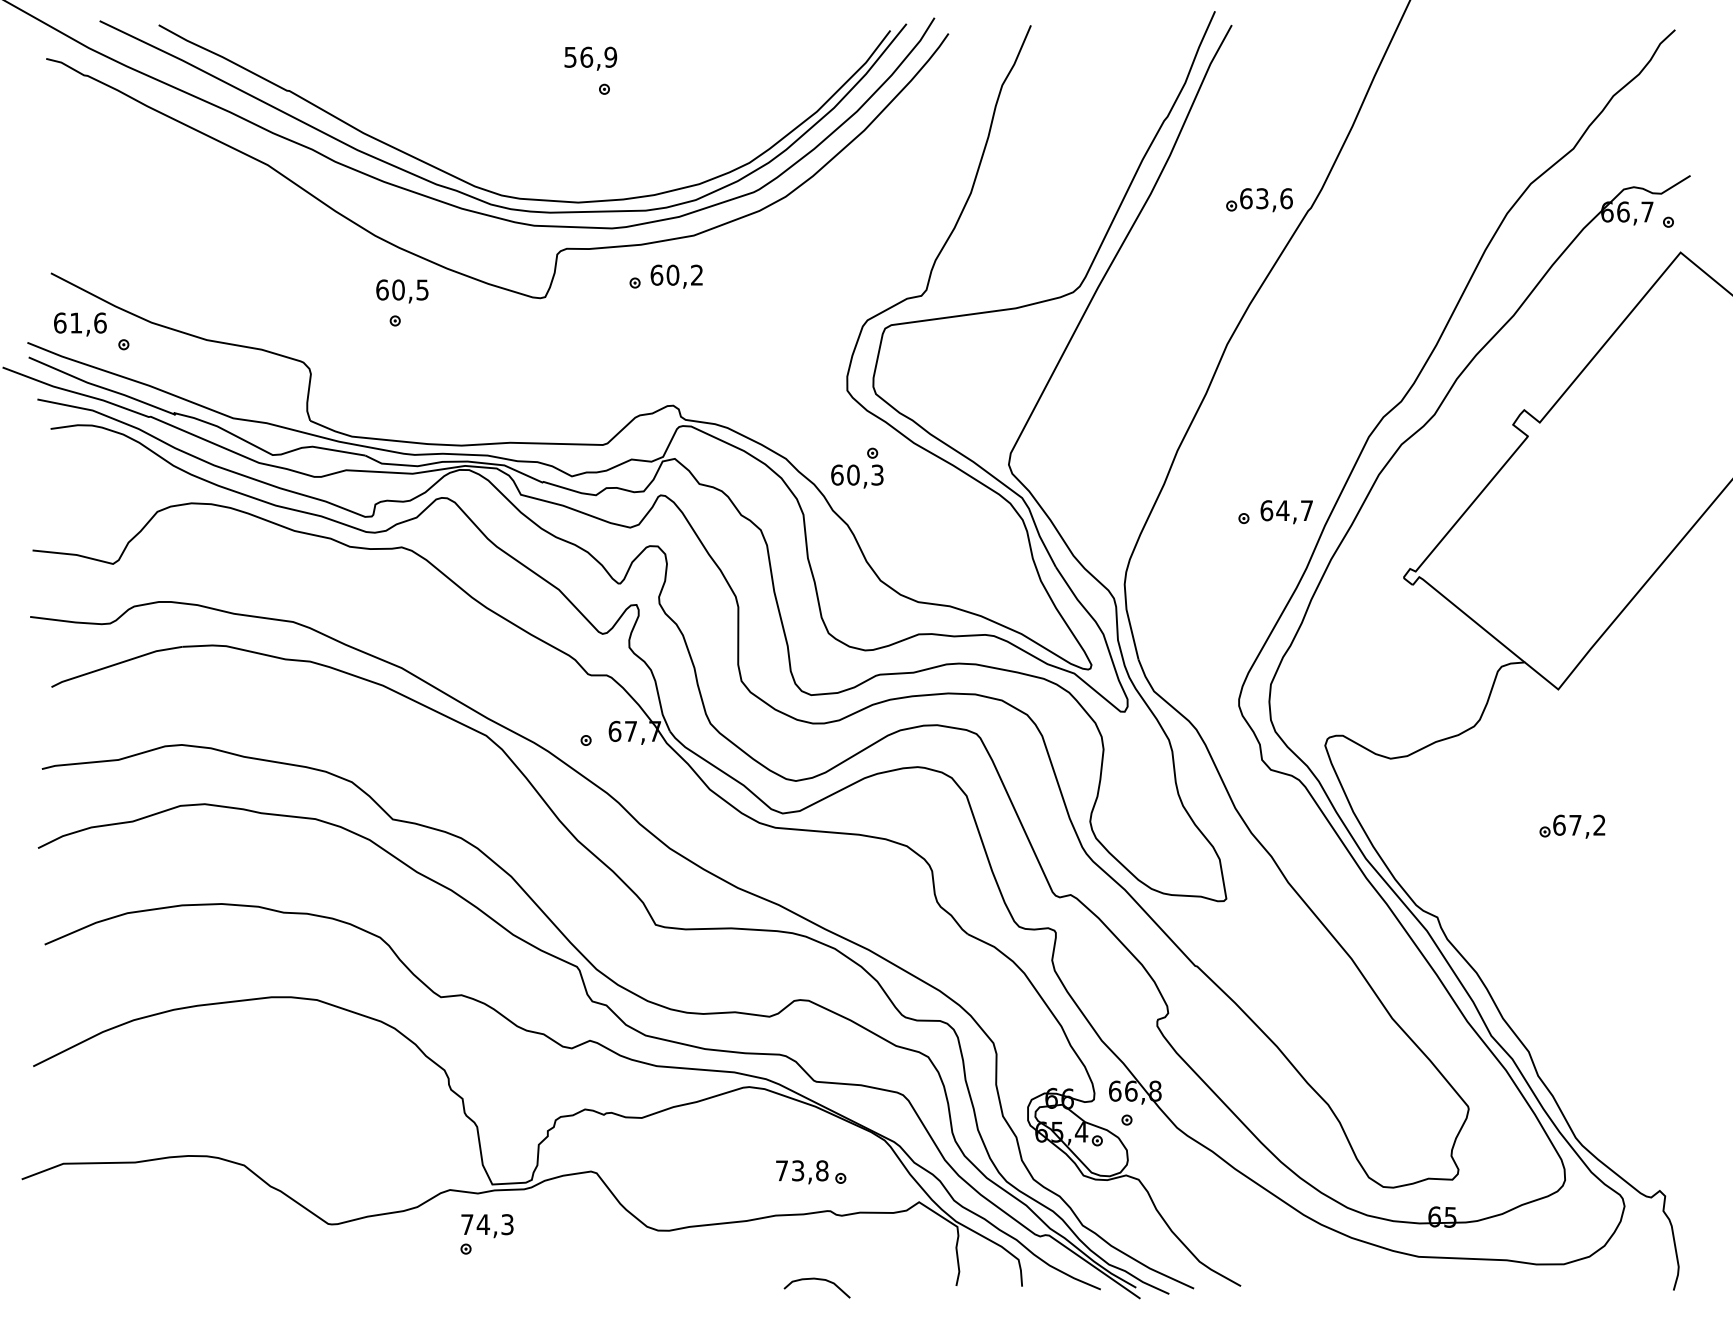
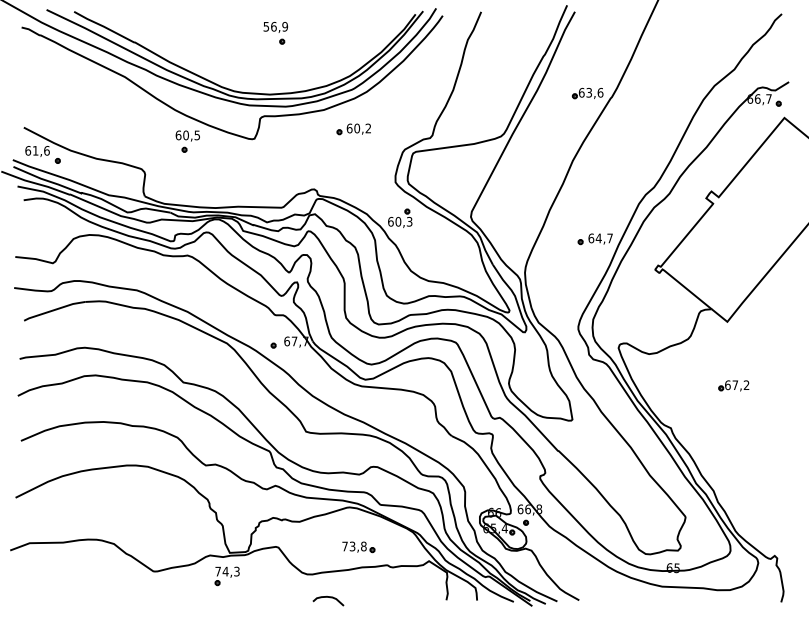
part: (665, 277) -> (353, 129), moved
part: (810, 1172) -> (358, 547), moved
curve: (821, 1282) -> (330, 598), moved

